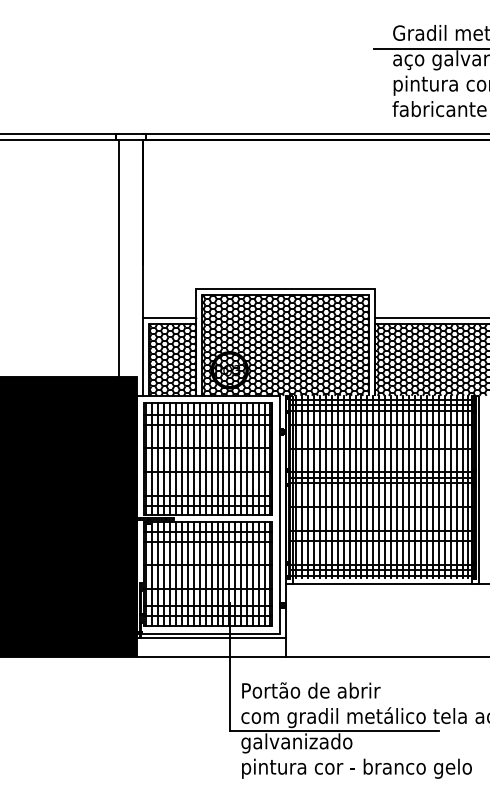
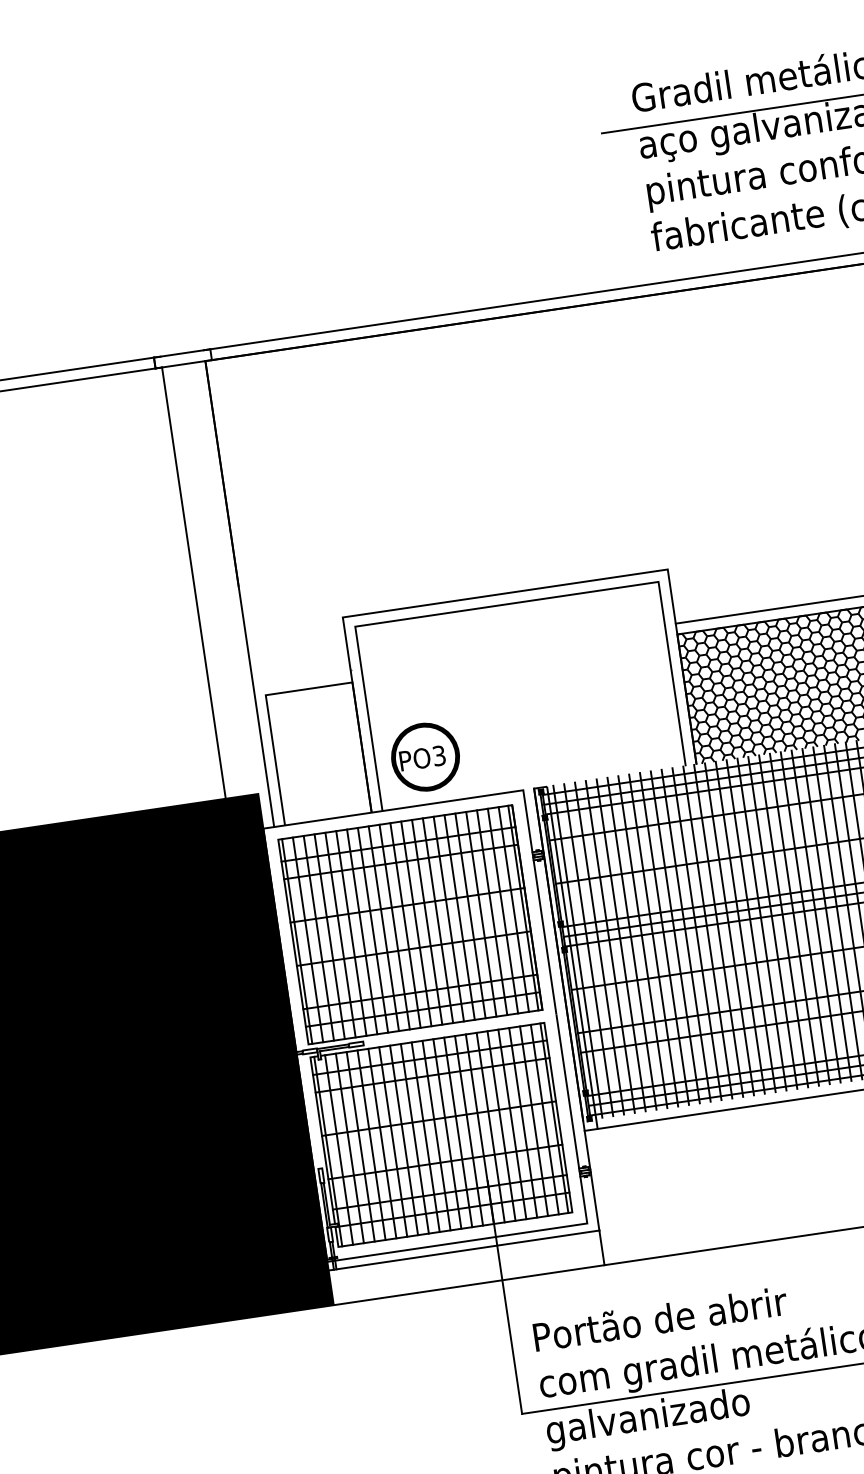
line: (169, 318) -> (301, 679), removed
hatch: (285, 344) -> (520, 695), removed
hatch: (172, 359) -> (318, 752), removed

